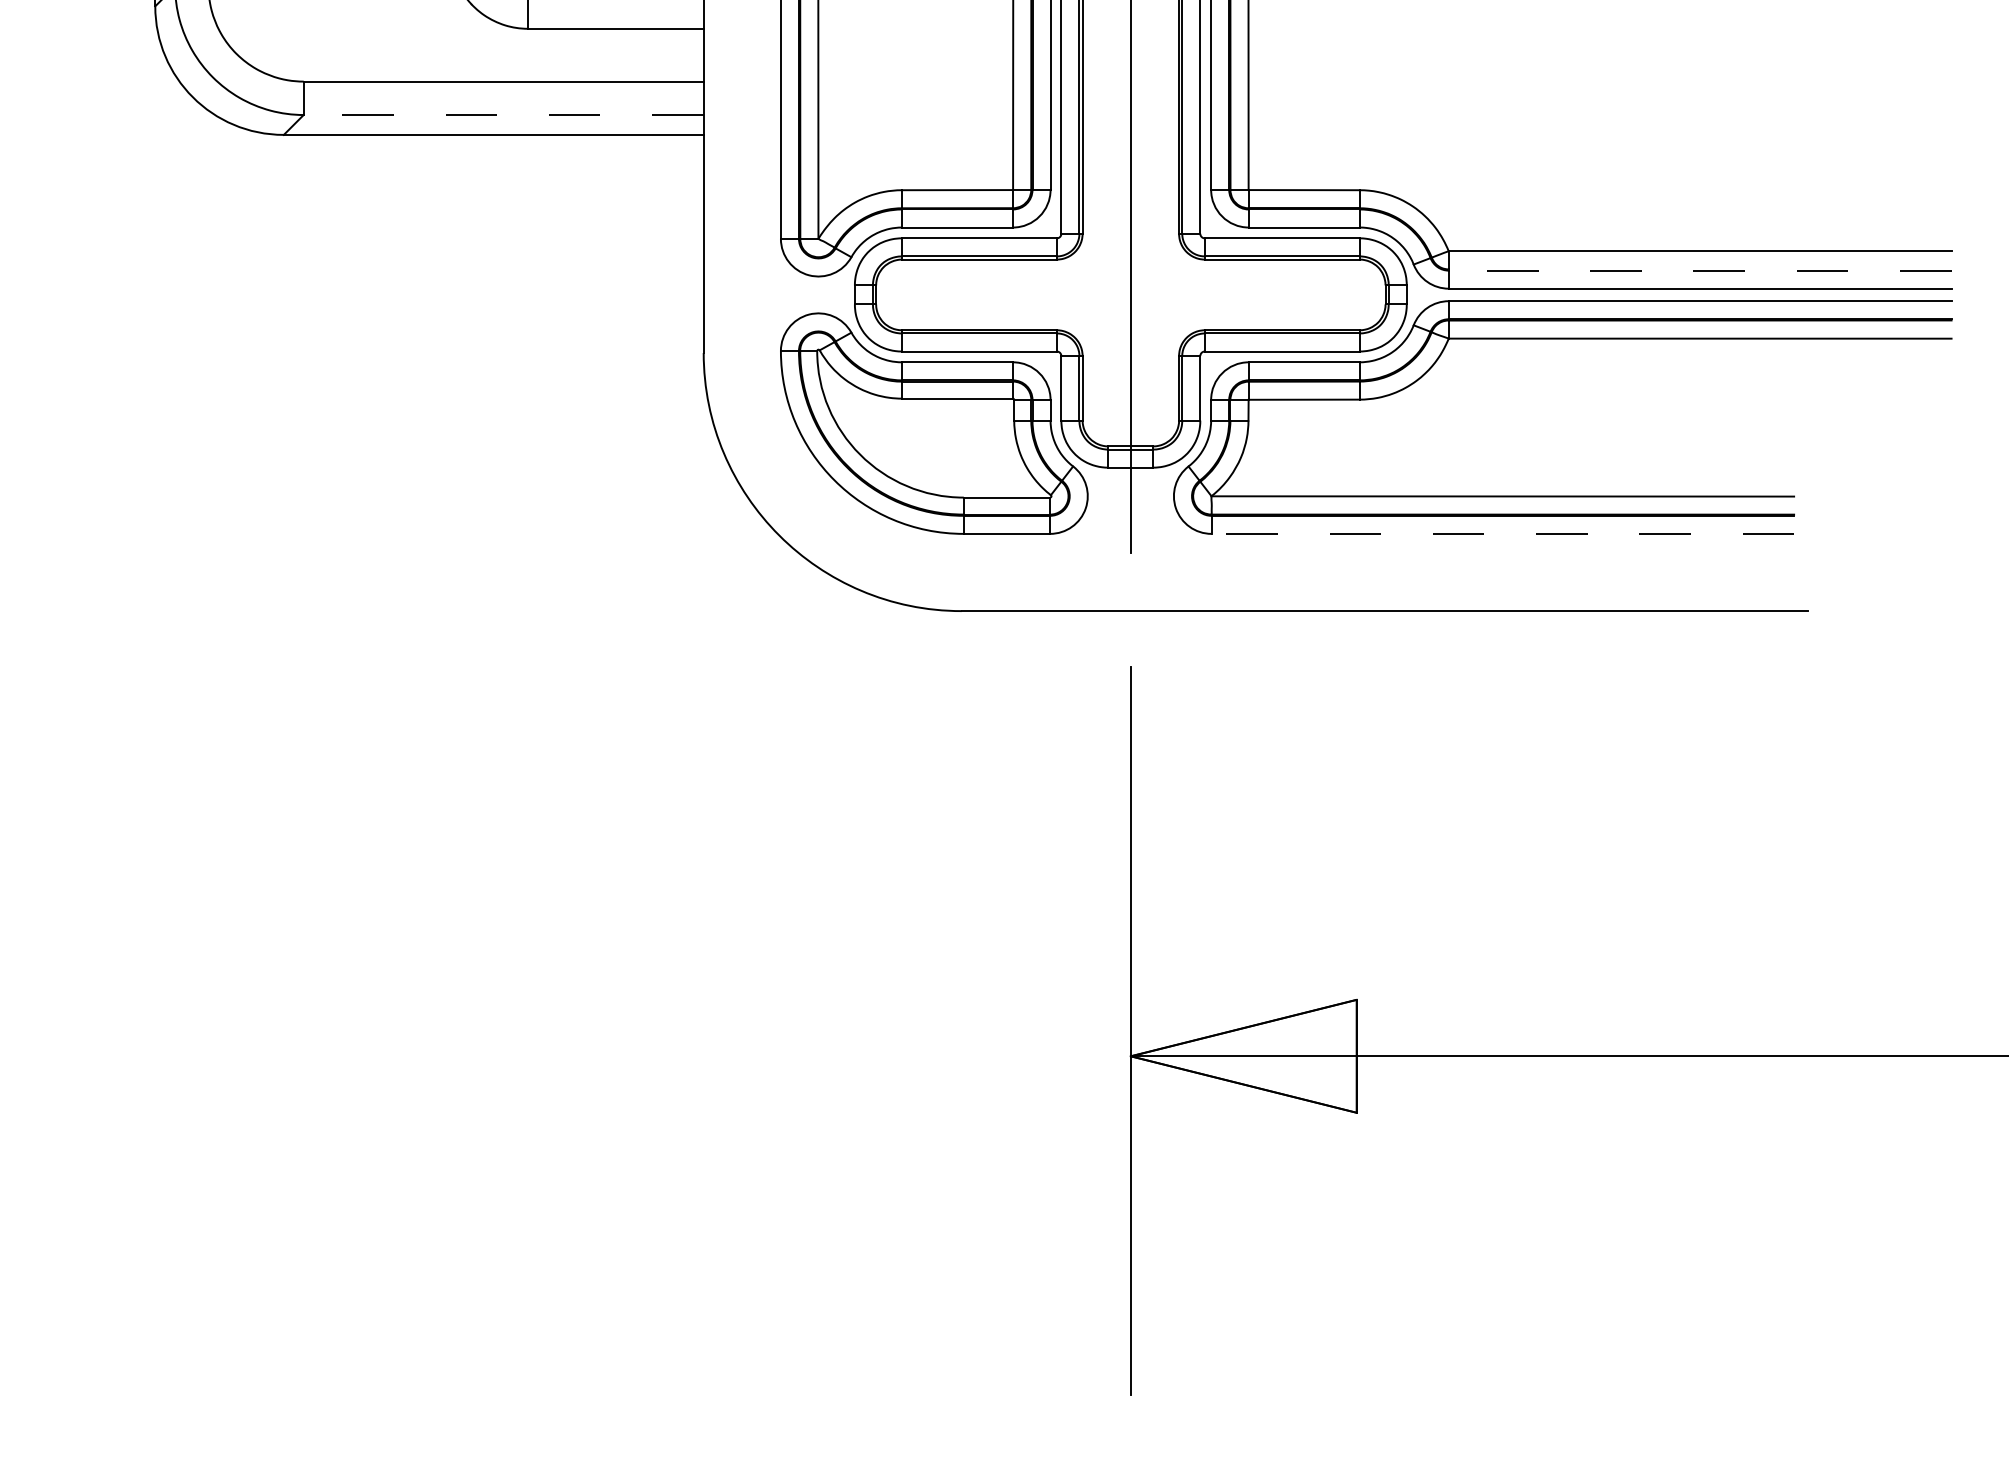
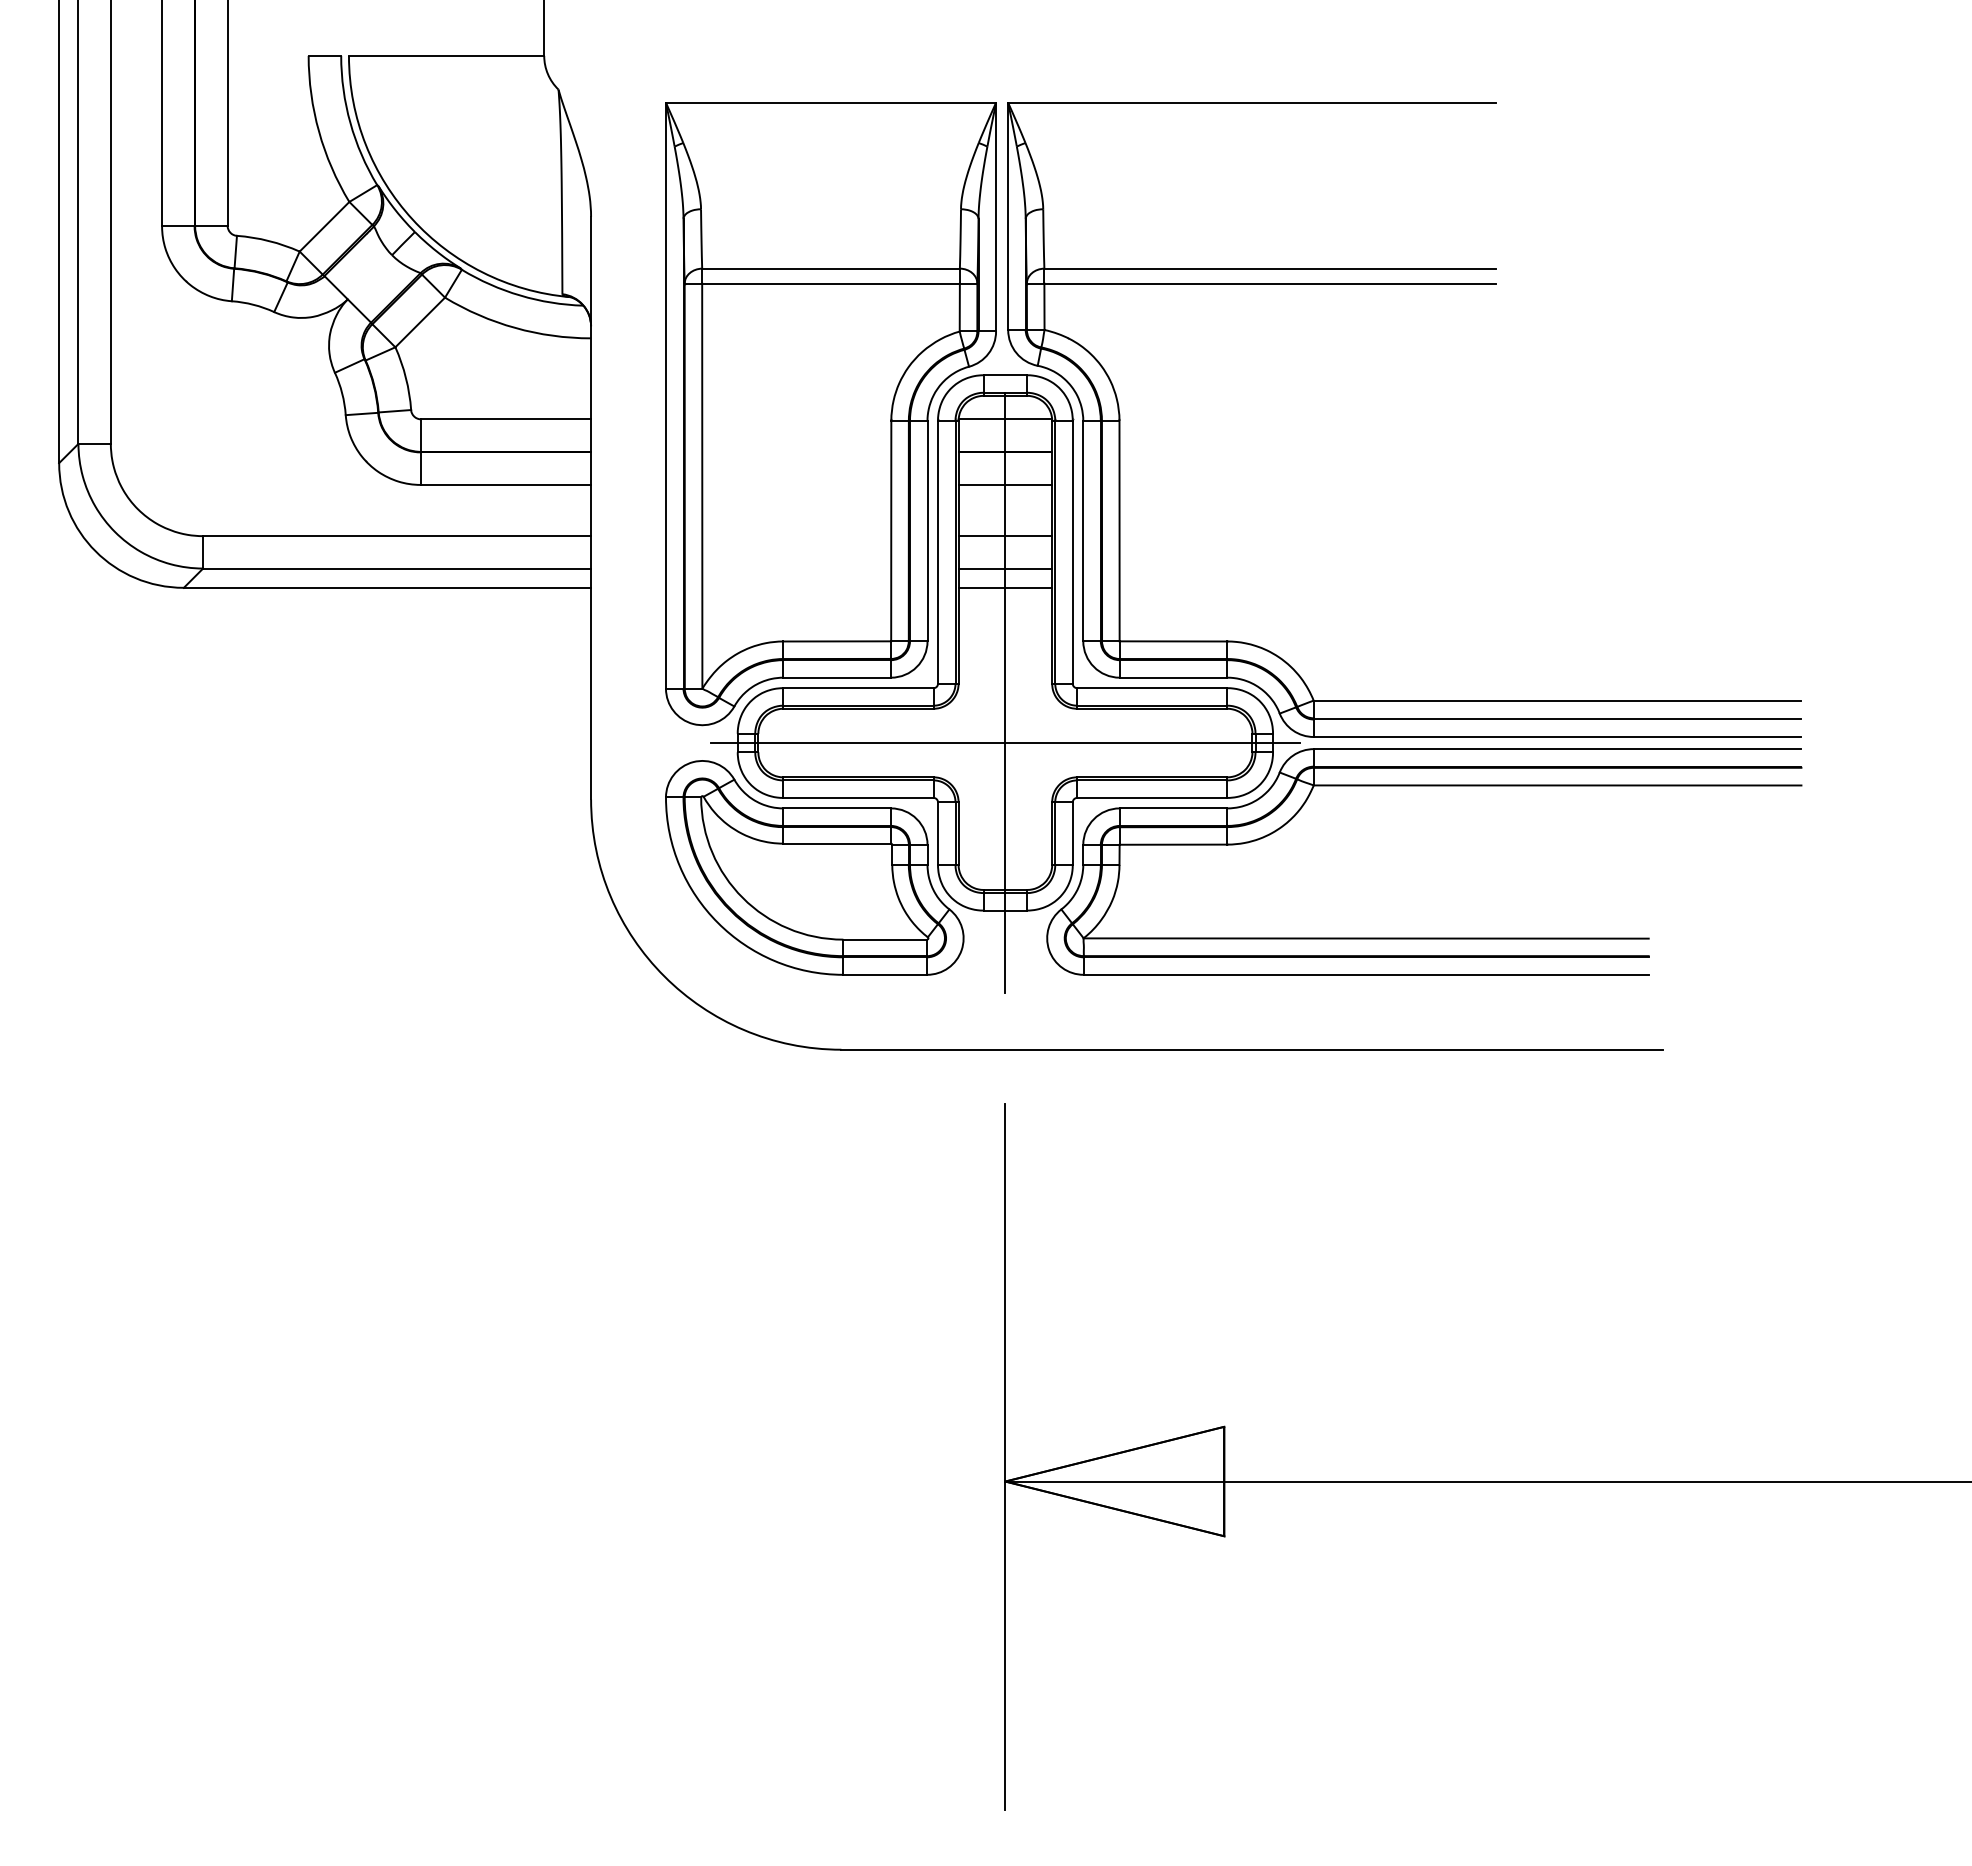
line: (1130, 28) -> (1005, 484), added
line: (1130, 81) -> (1005, 536), added
line: (504, 114) -> (397, 568), dashed -> solid
line: (1130, 114) -> (1005, 568), added
line: (1130, 134) -> (1005, 587), added
line: (1700, 270) -> (1557, 719), dashed -> solid
line: (1130, 295) -> (1005, 743), added
line: (1503, 533) -> (1366, 974), dashed -> solid

